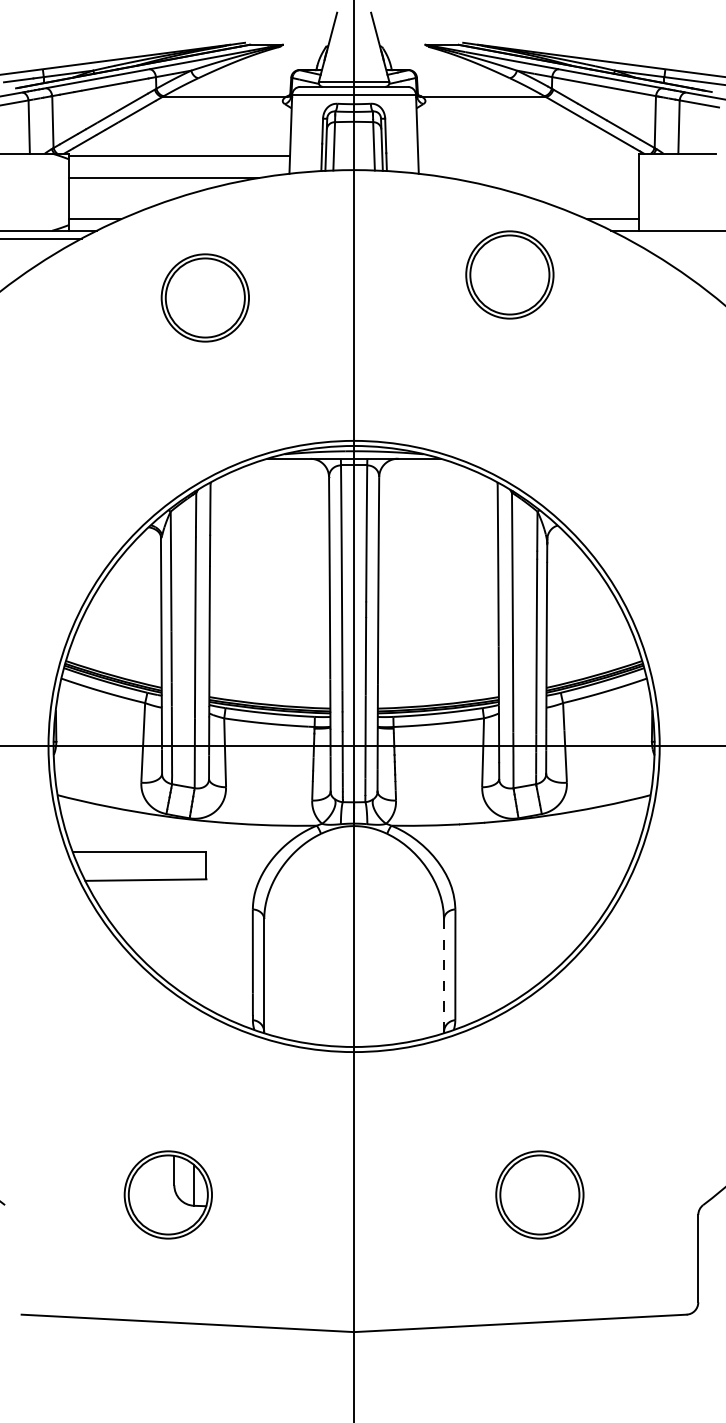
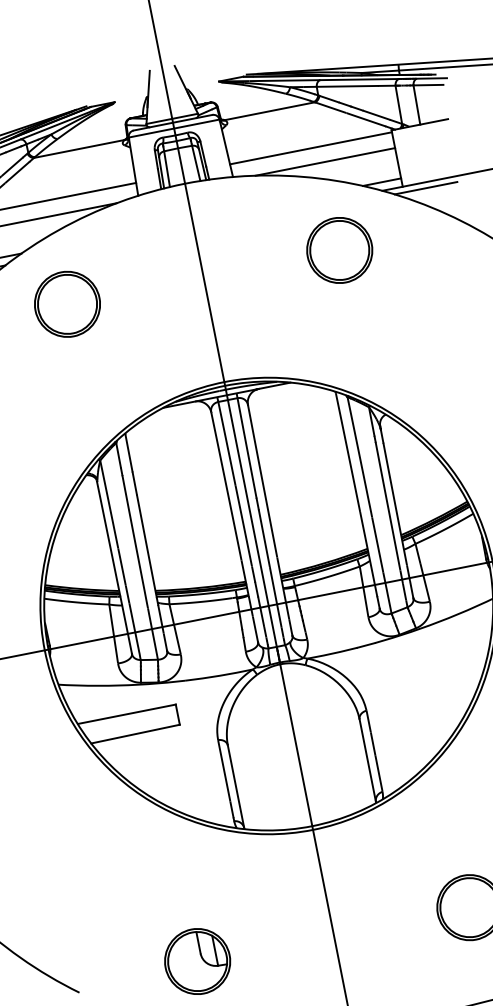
line: (528, 156) -> (310, 148), added
line: (543, 177) -> (324, 161), added
line: (669, 238) -> (426, 188), added
part: (509, 274) -> (339, 250), moved
part: (204, 297) -> (66, 304), moved
line: (444, 976) -> (368, 761), dashed -> solid

